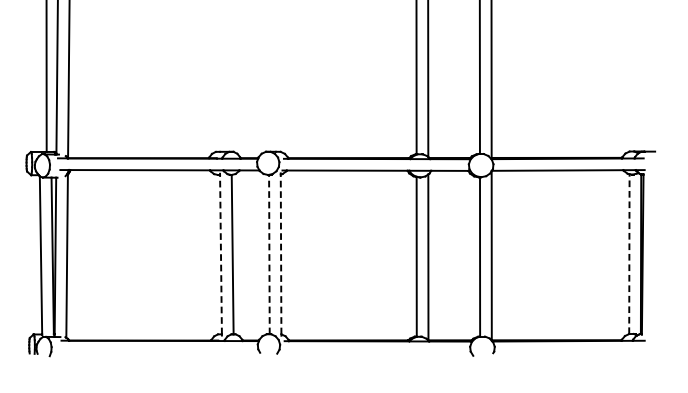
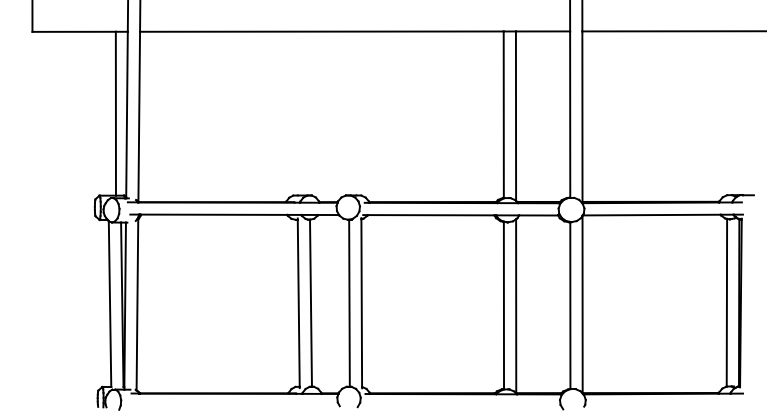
line: (269, 253) -> (349, 302), dashed -> solid
line: (628, 253) -> (726, 302), dashed -> solid
line: (220, 254) -> (298, 303), dashed -> solid
line: (280, 254) -> (361, 303), dashed -> solid

